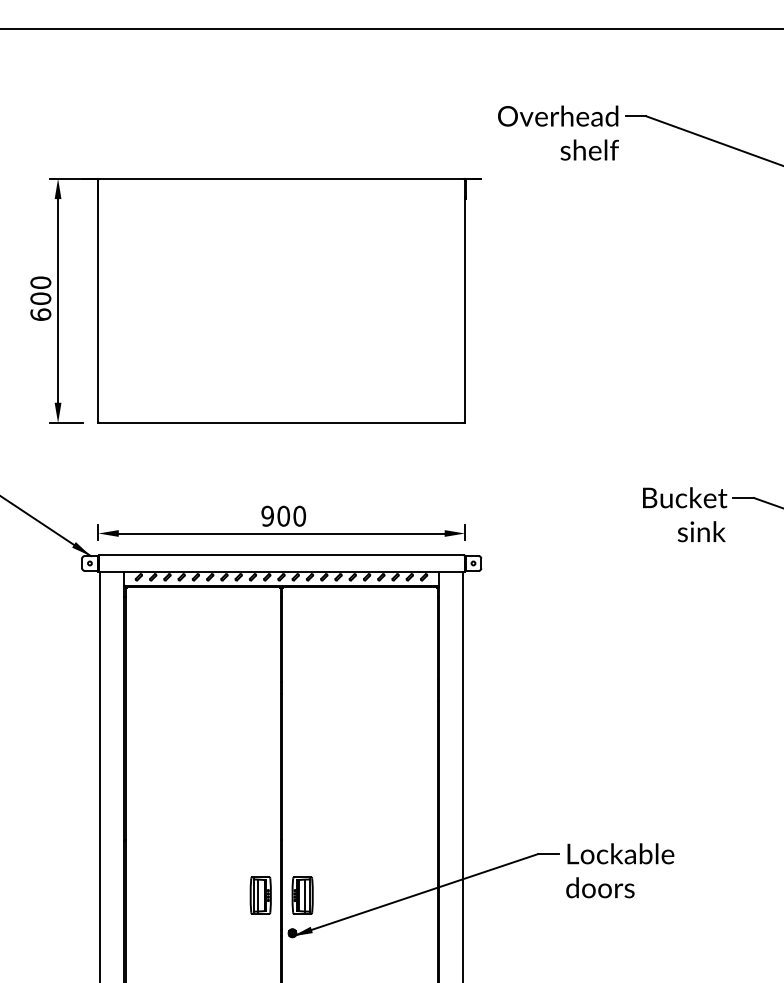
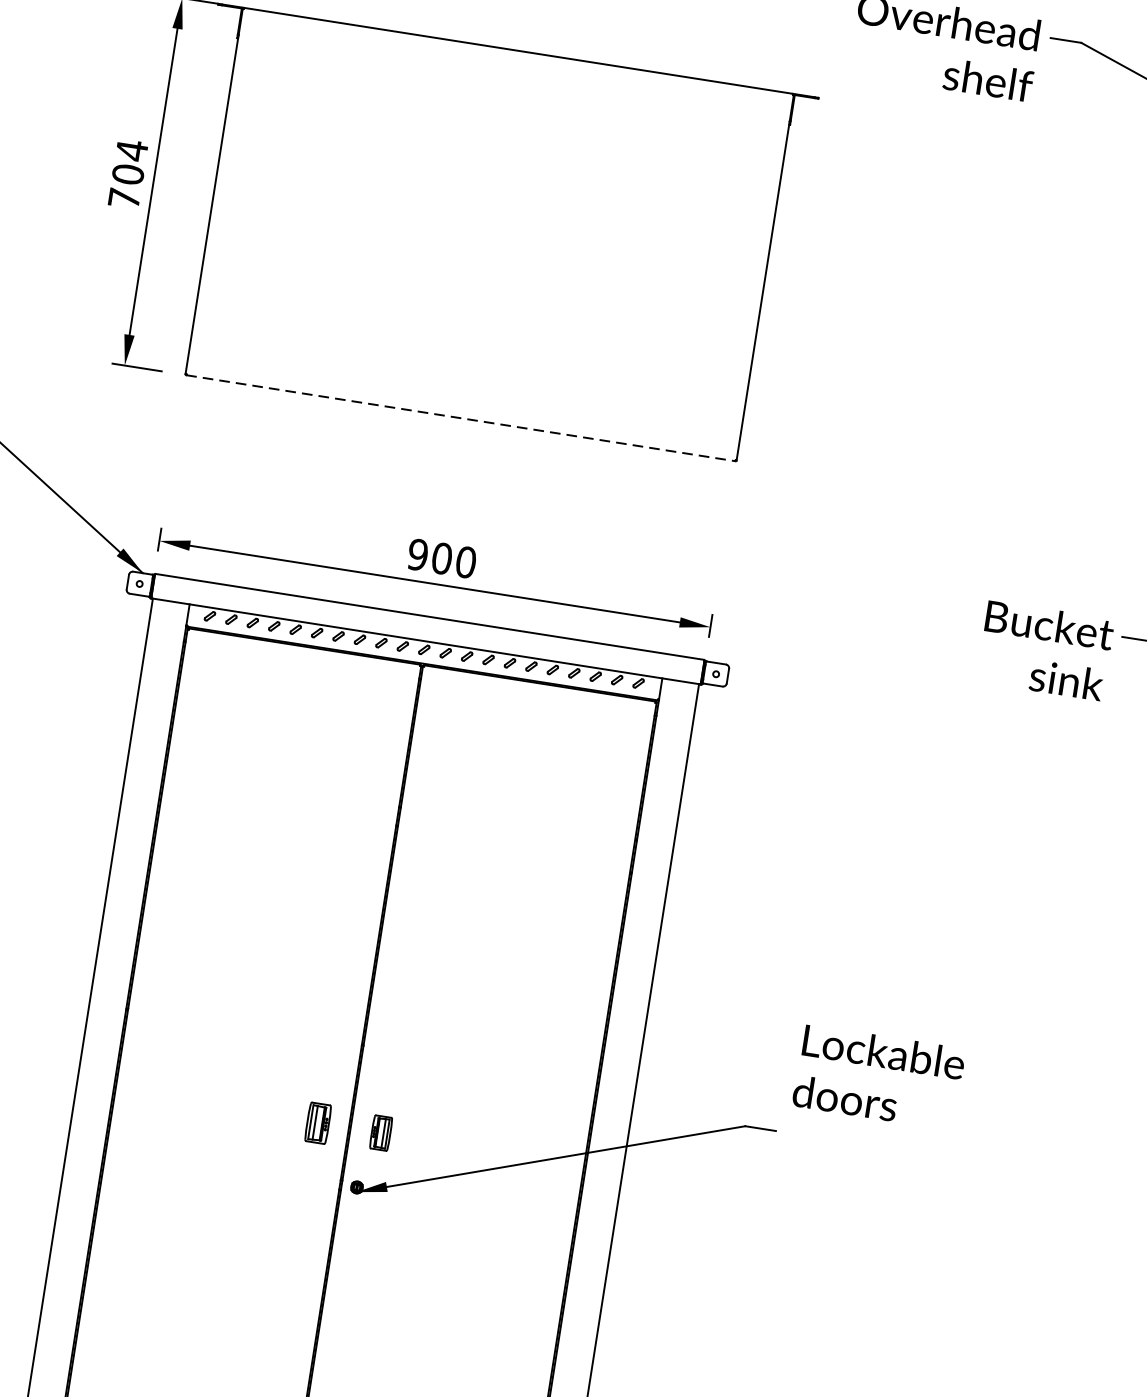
text: (40, 298) -> (127, 174), 600 -> 704
line: (281, 423) -> (460, 418), solid -> dashed
text: (620, 870) -> (879, 1077), moved
part: (260, 895) -> (317, 1123), size x0.7
part: (302, 895) -> (380, 1133), size x0.6

